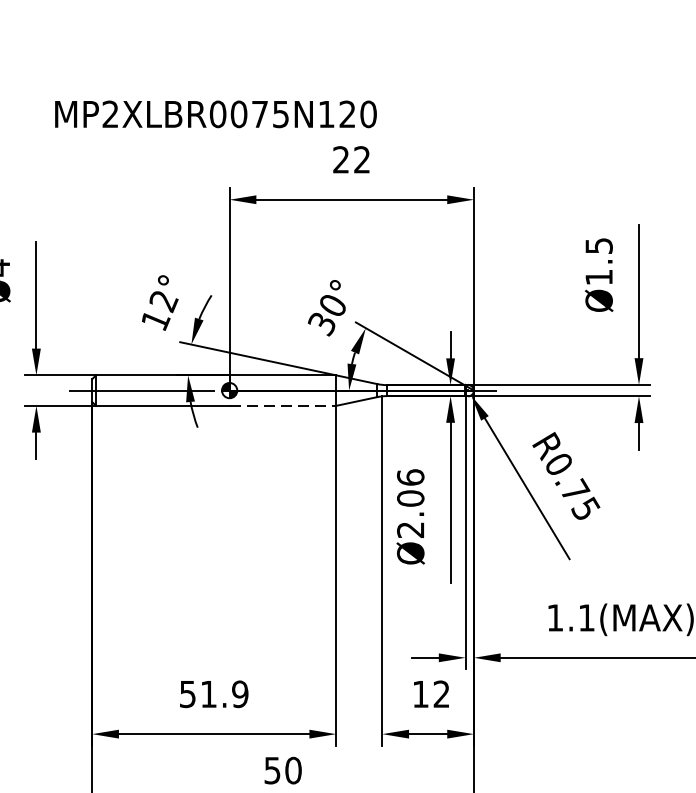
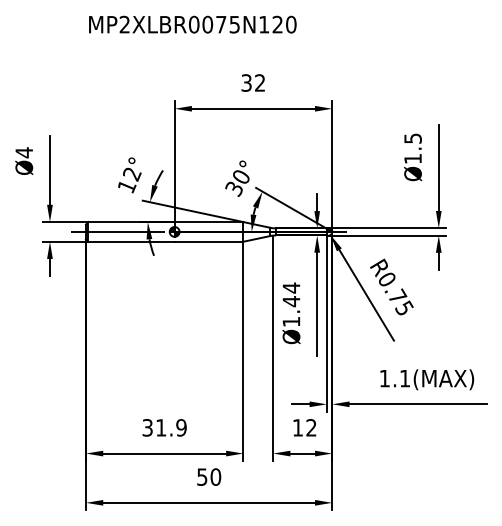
text: (215, 114) -> (192, 24), moved
text: (340, 159) -> (246, 82), 22 -> 32
line: (283, 405) -> (209, 241), dashed -> solid
text: (410, 503) -> (291, 304), Ø2.06 -> Ø1.44
text: (187, 693) -> (147, 427), 51.9 -> 31.9

